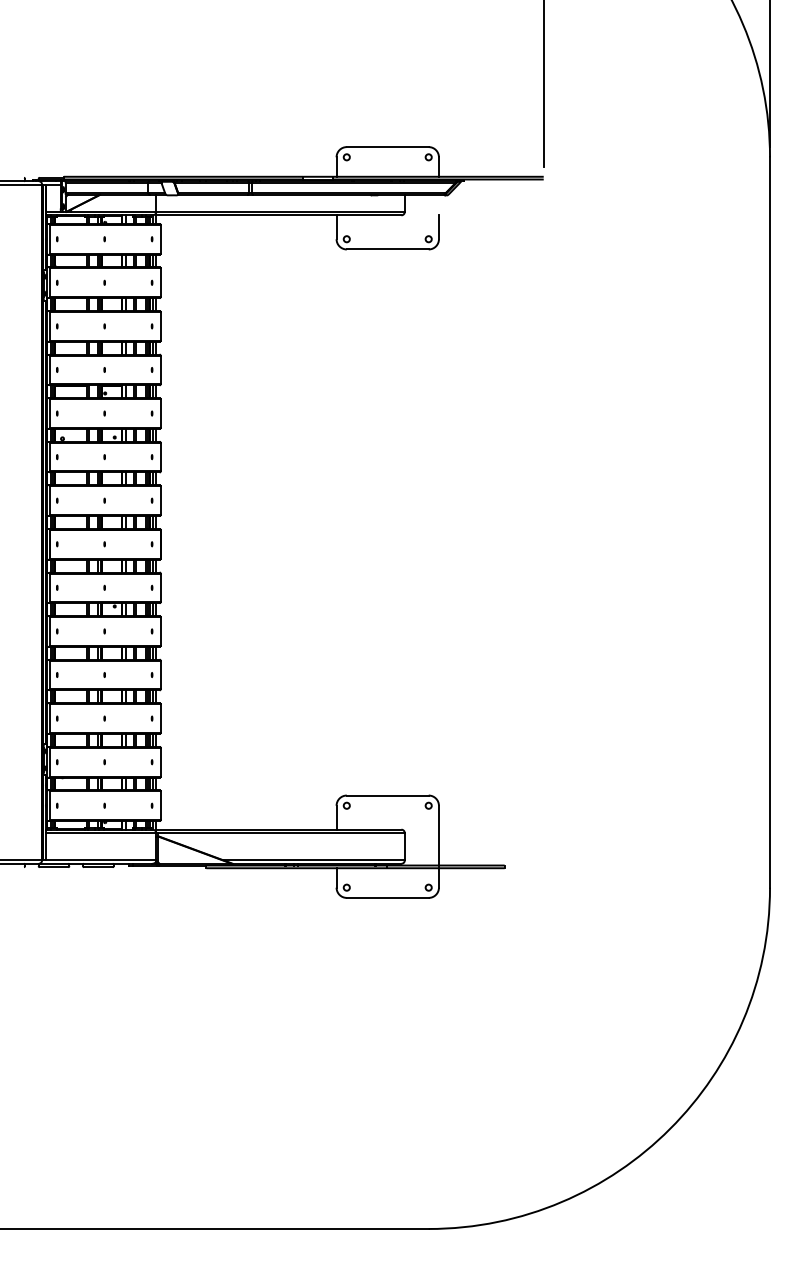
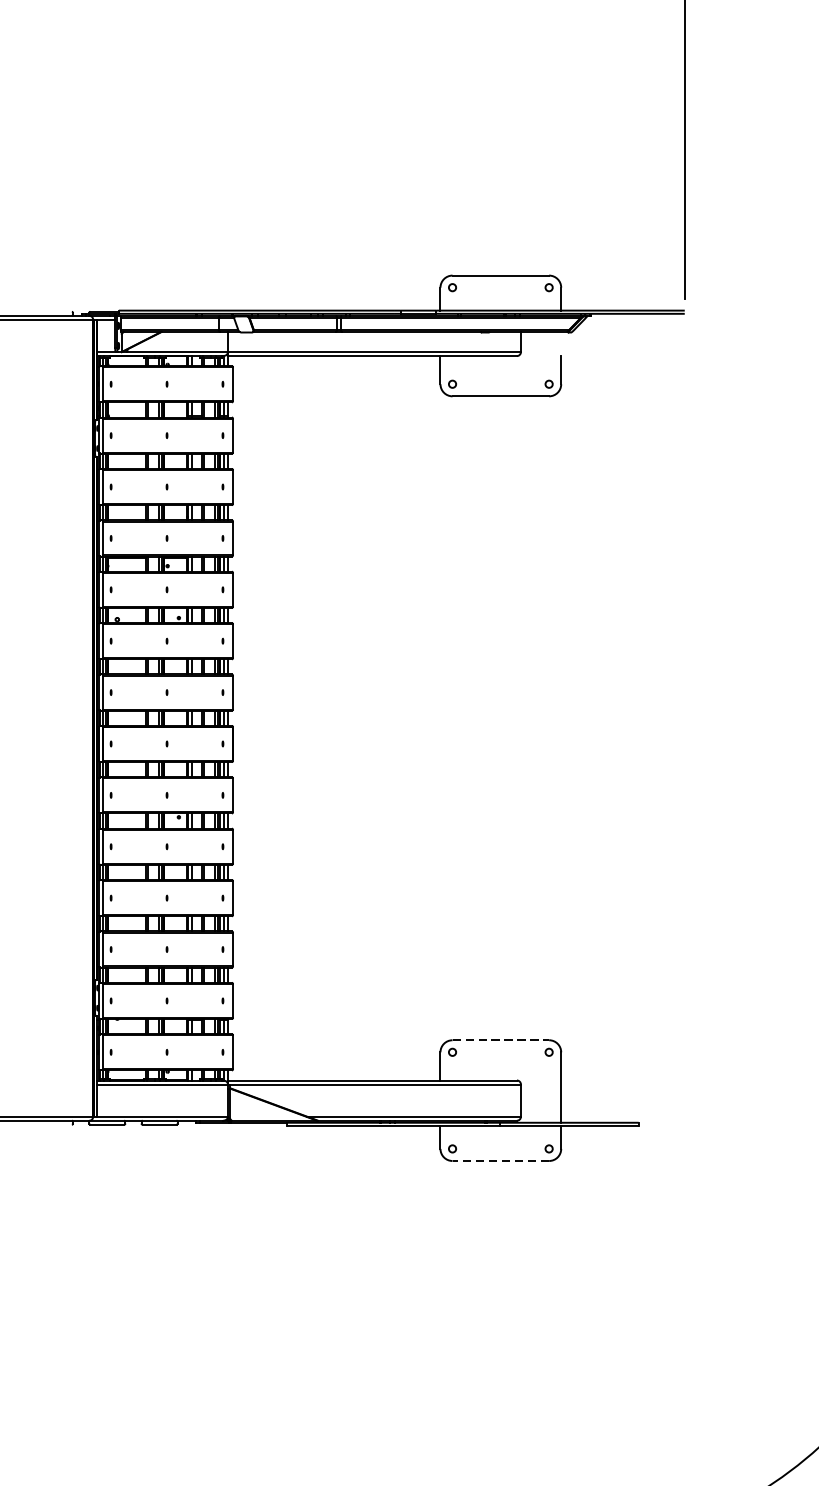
line: (387, 795) -> (500, 1040), solid -> dashed
line: (387, 897) -> (500, 1160), solid -> dashed

